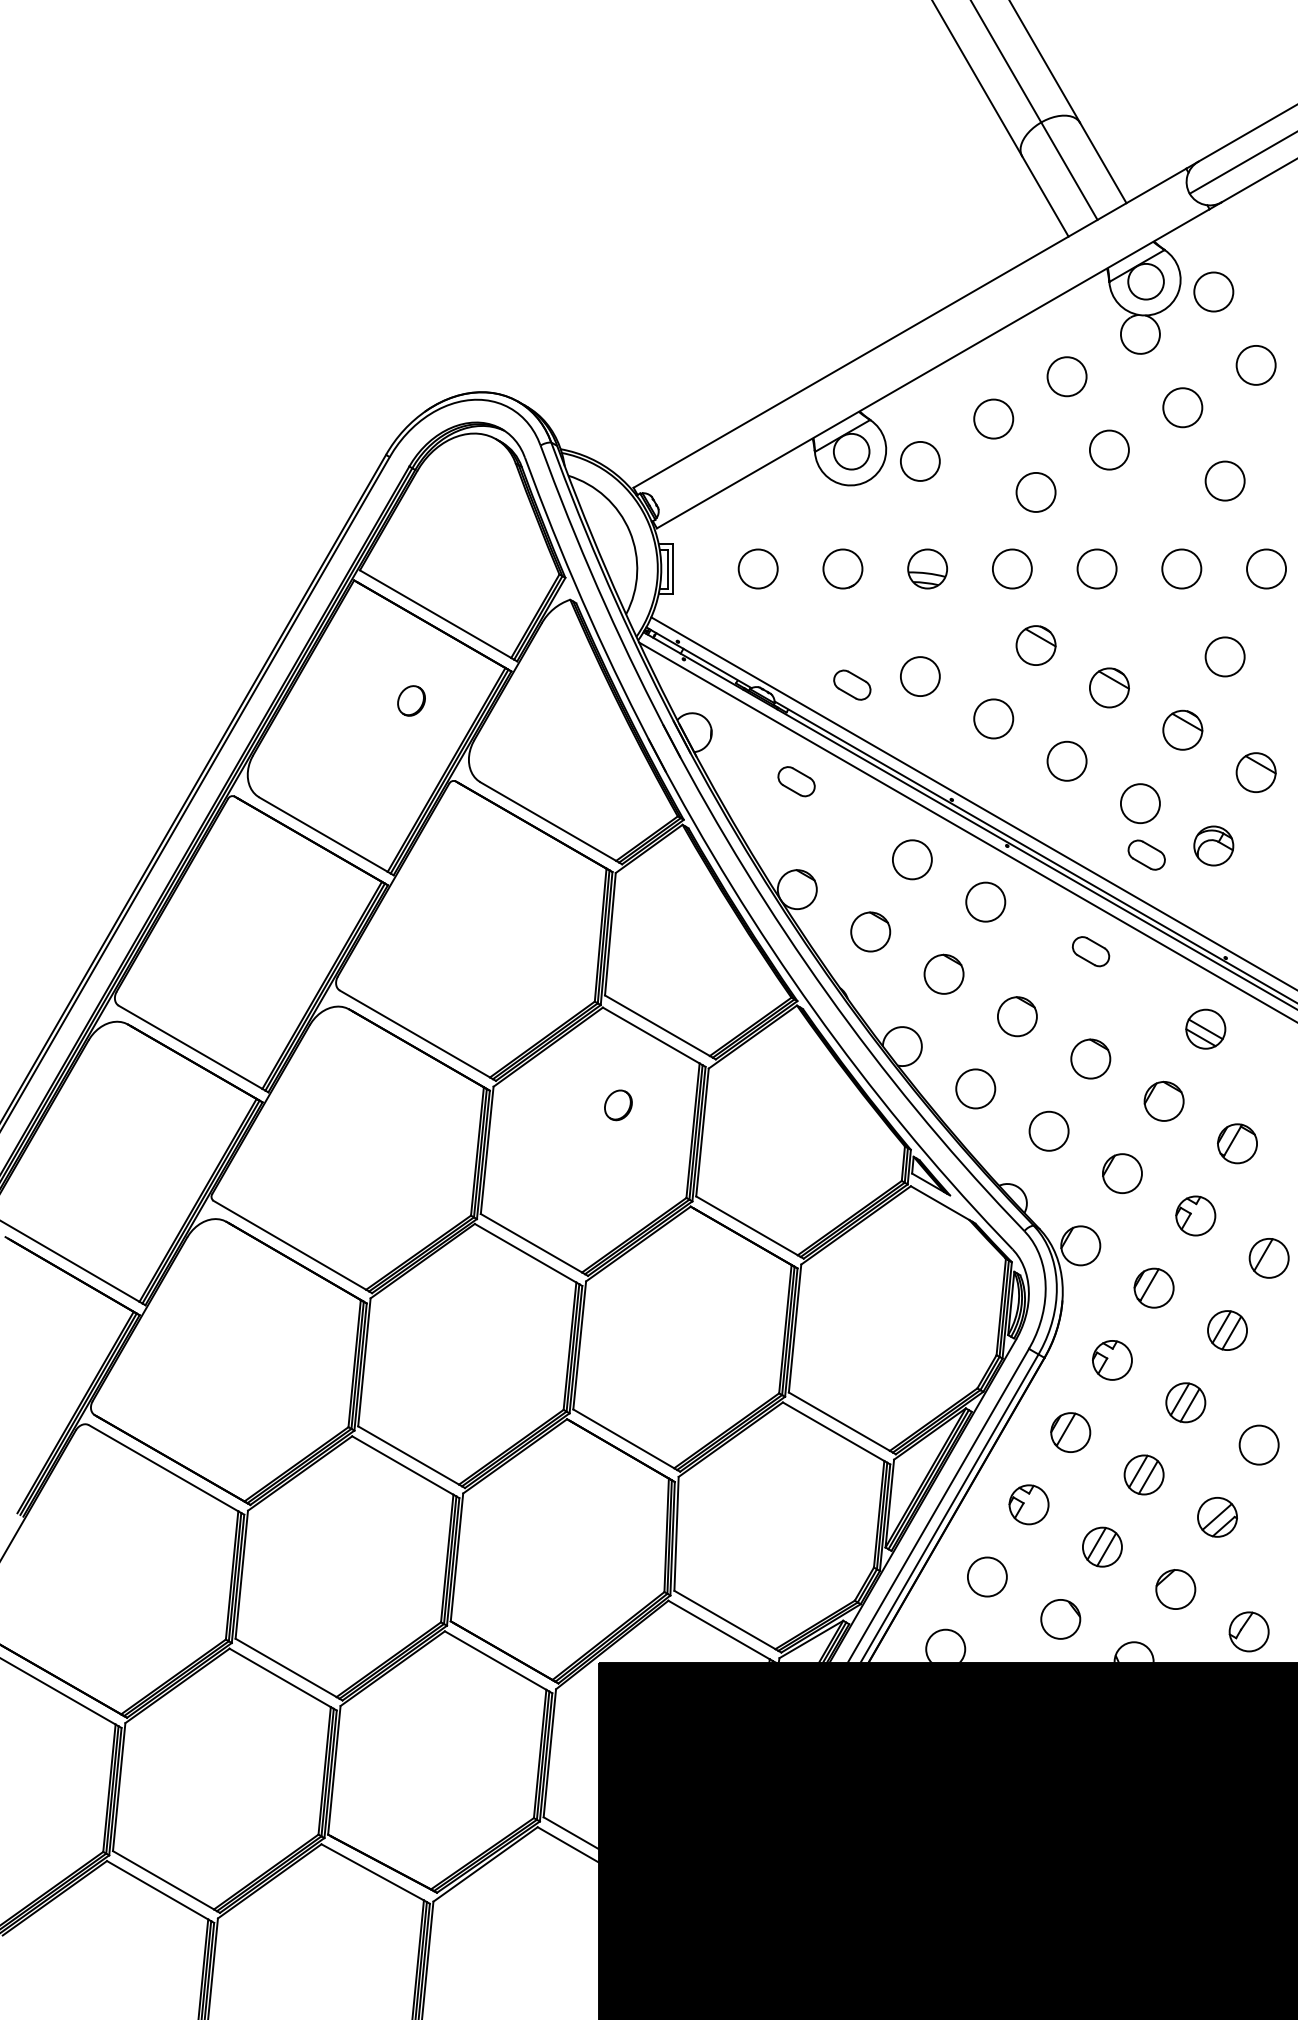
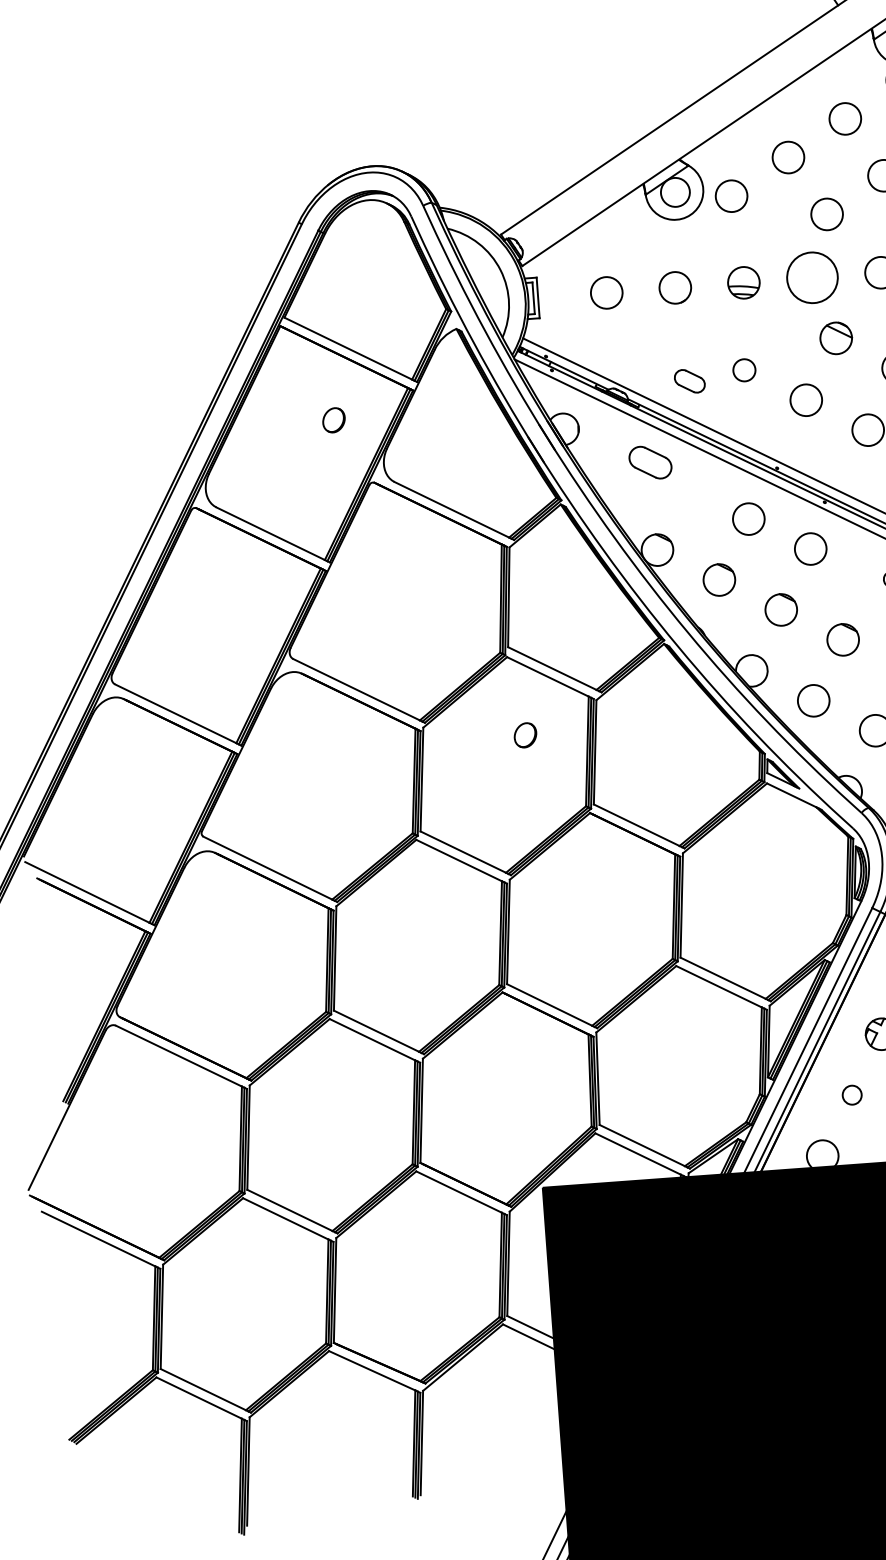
circle: (1011, 568) -> (811, 277), size x1.6
circle: (920, 676) -> (744, 370), size x0.7
part: (796, 781) -> (650, 462), size x1.4
circle: (987, 1576) -> (852, 1094), size x0.6

